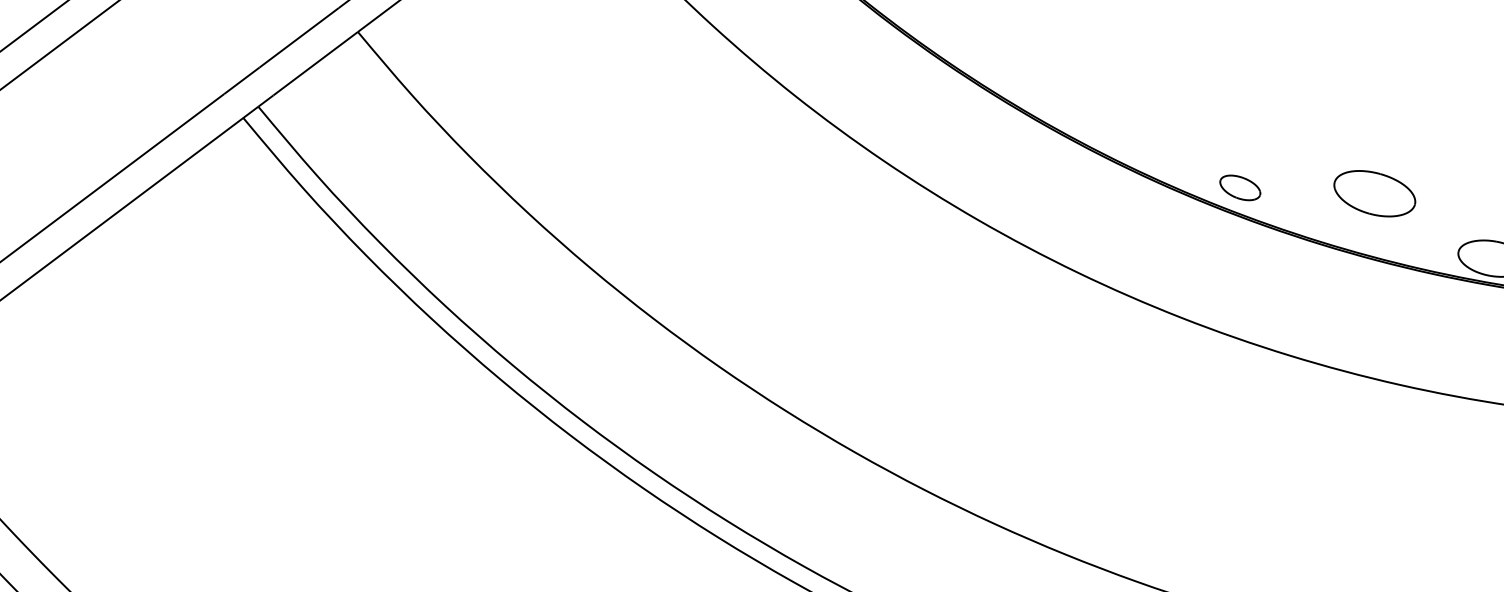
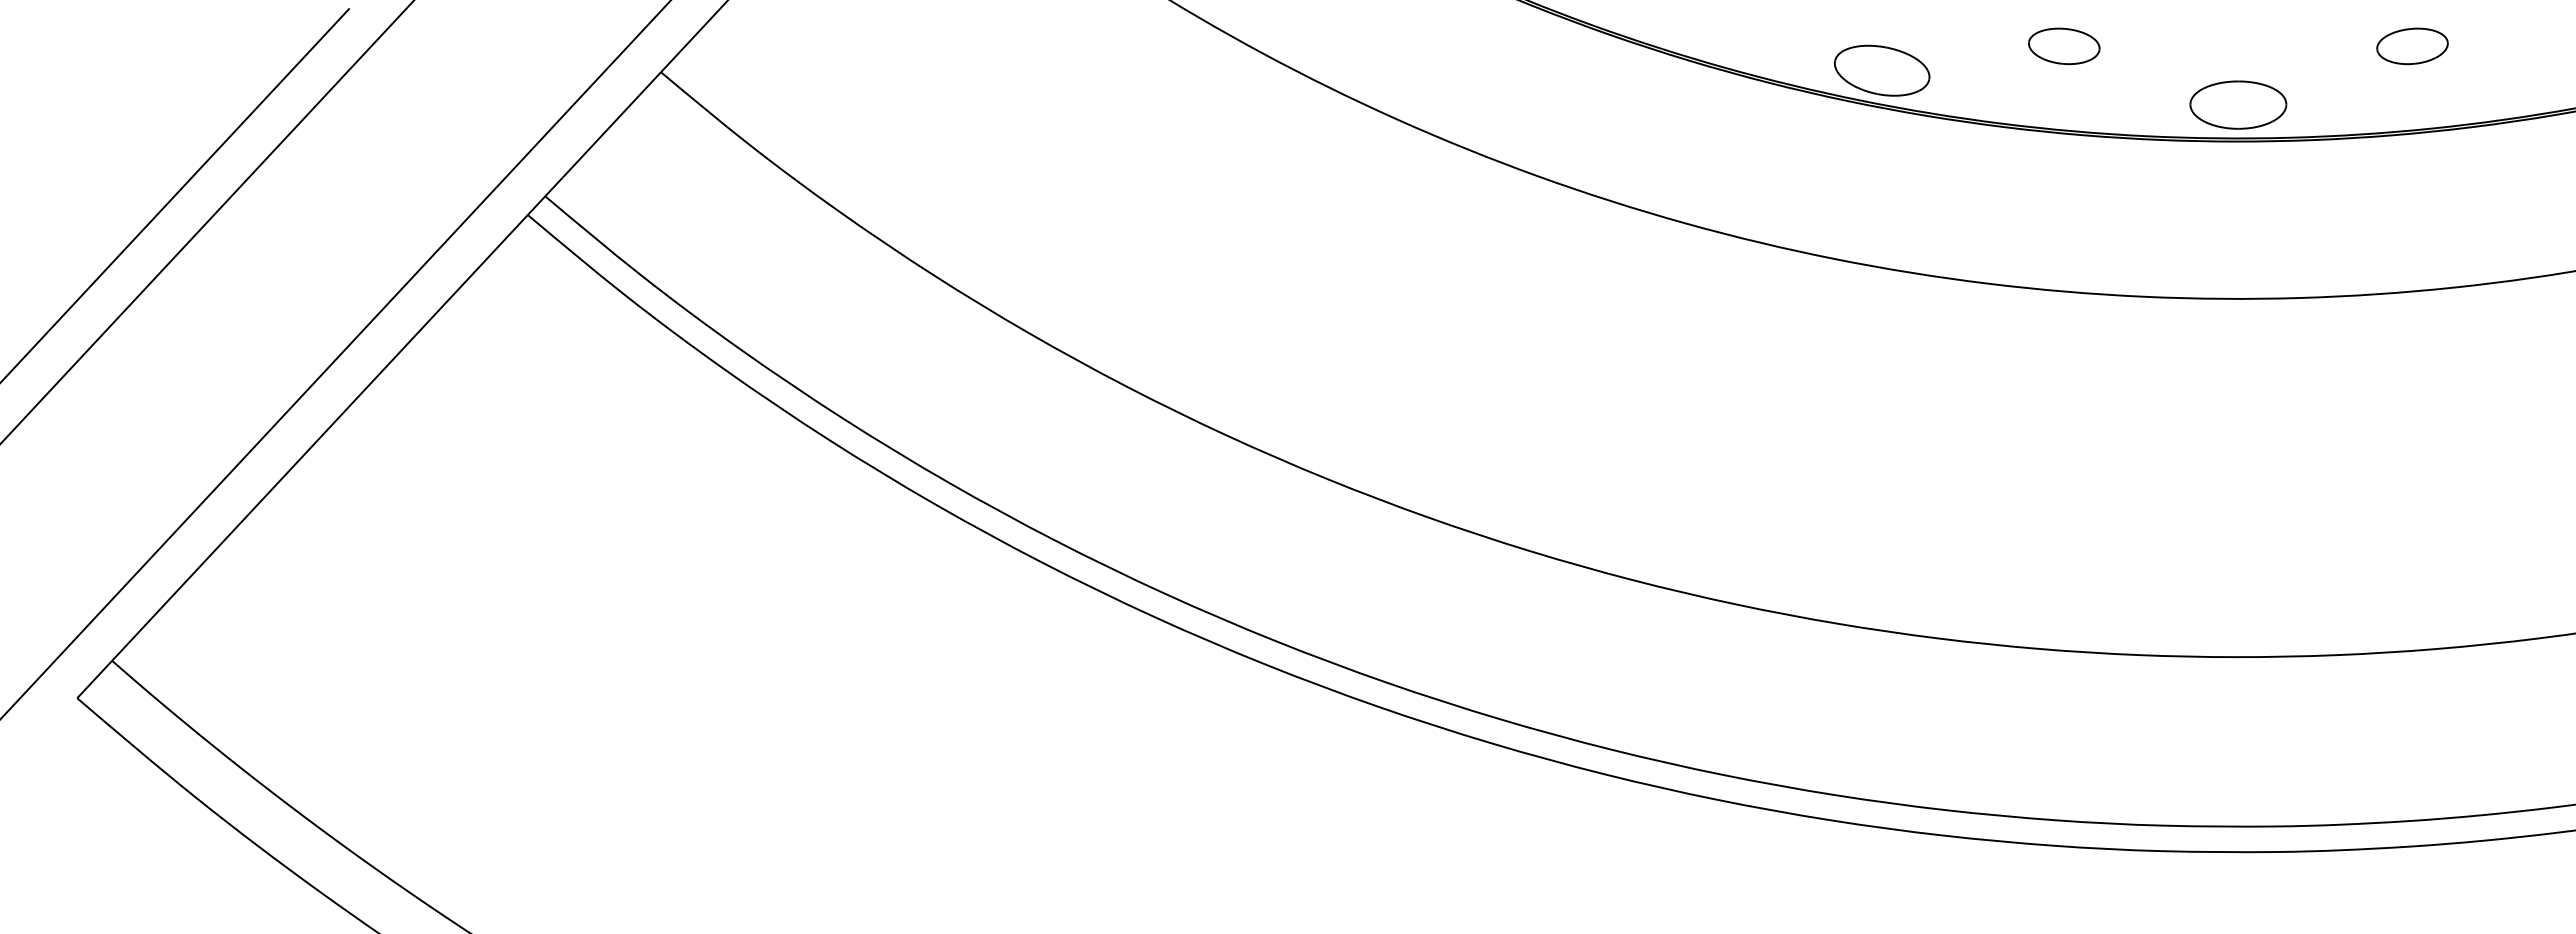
part: (1240, 187) -> (1882, 70), size x1.67
part: (1375, 193) -> (2064, 46), size x0.62

